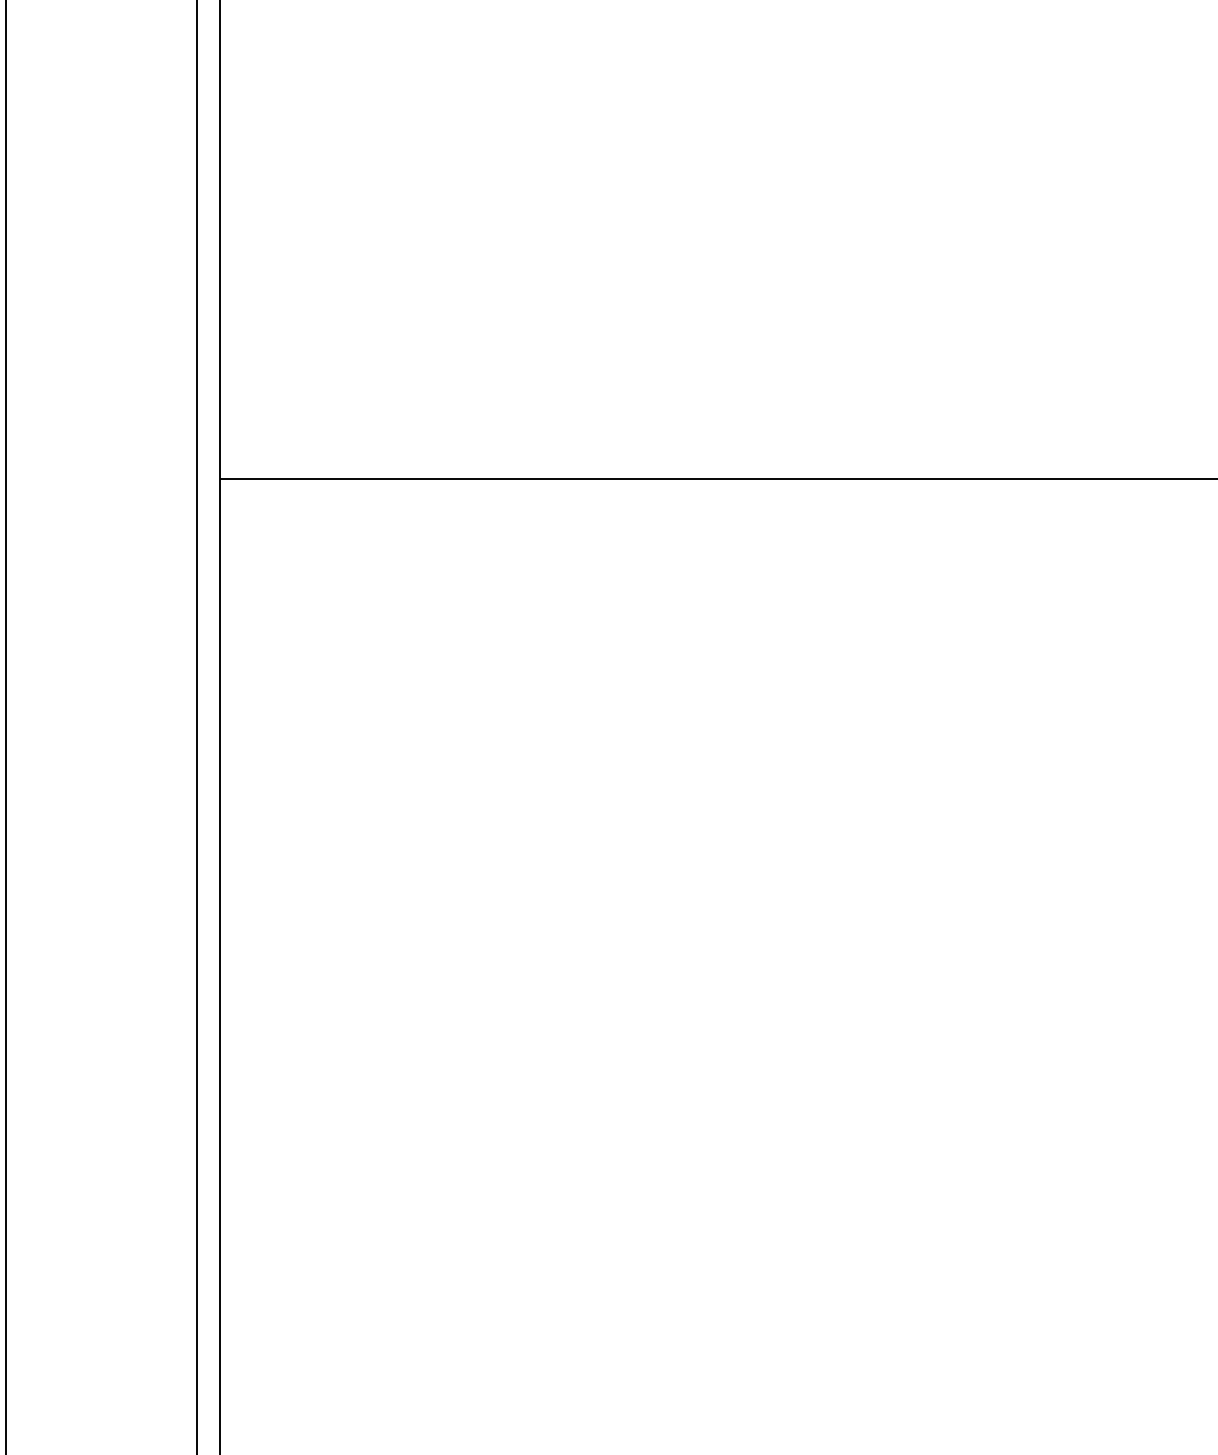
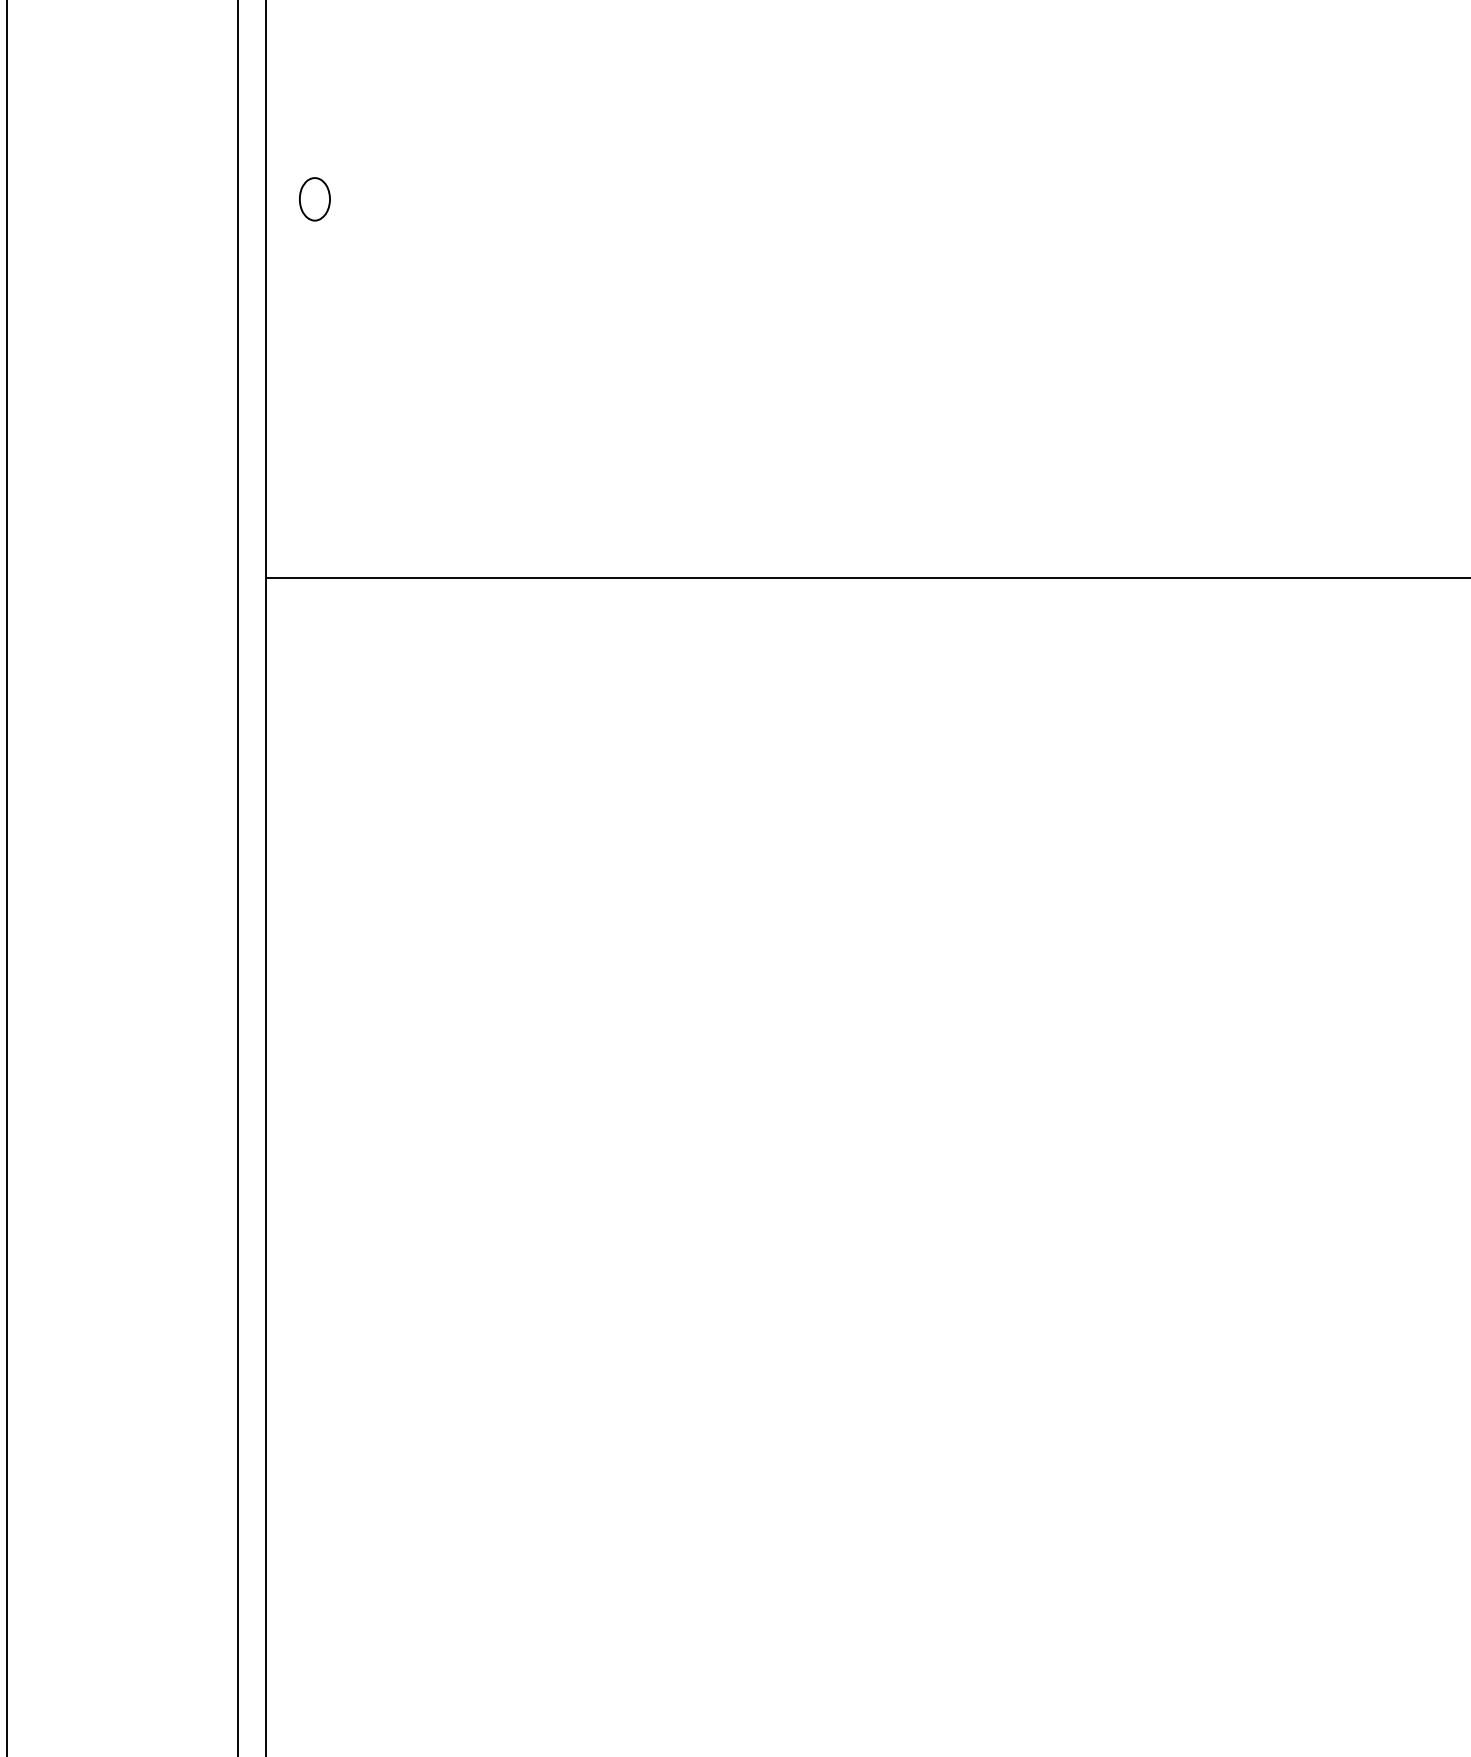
part: (260, 164) -> (314, 198), added

